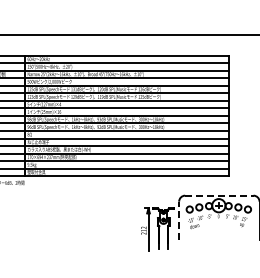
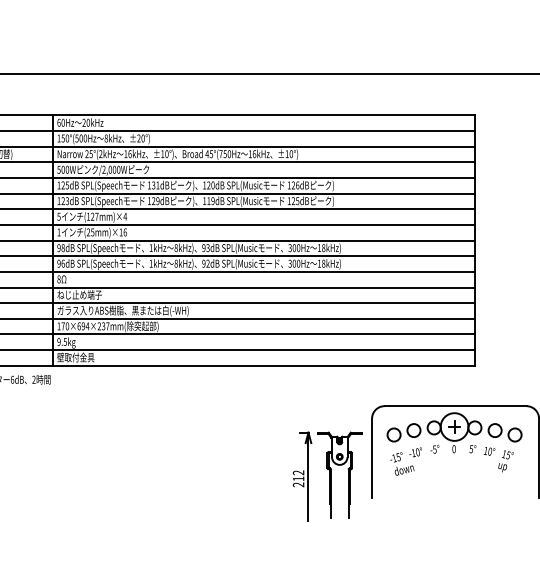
line: (219, 195) -> (455, 405), dashed -> solid
line: (179, 220) -> (372, 457), dashed -> solid

